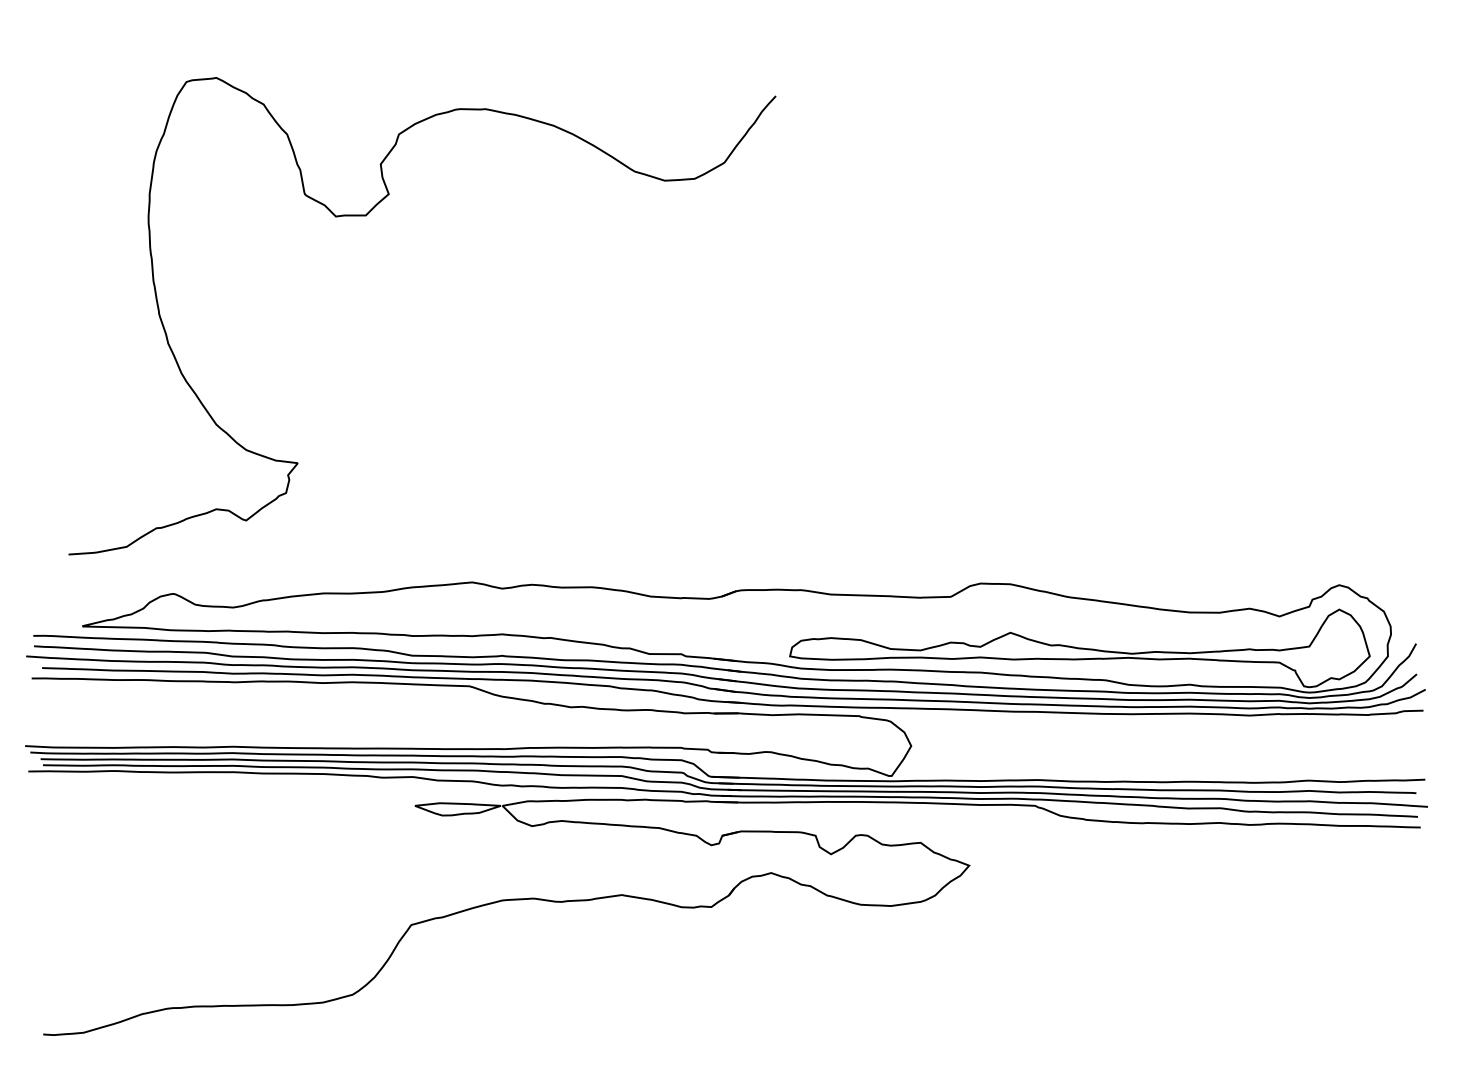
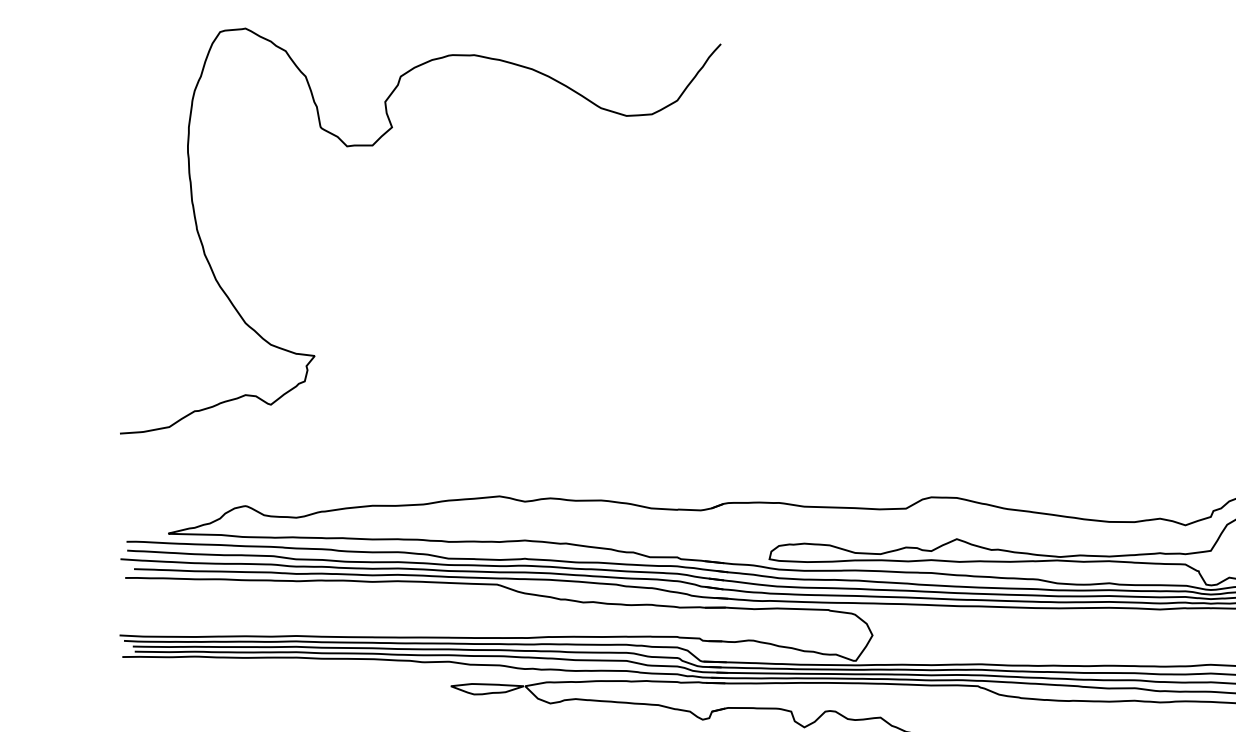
curve: (366, 216) -> (373, 146), moved

